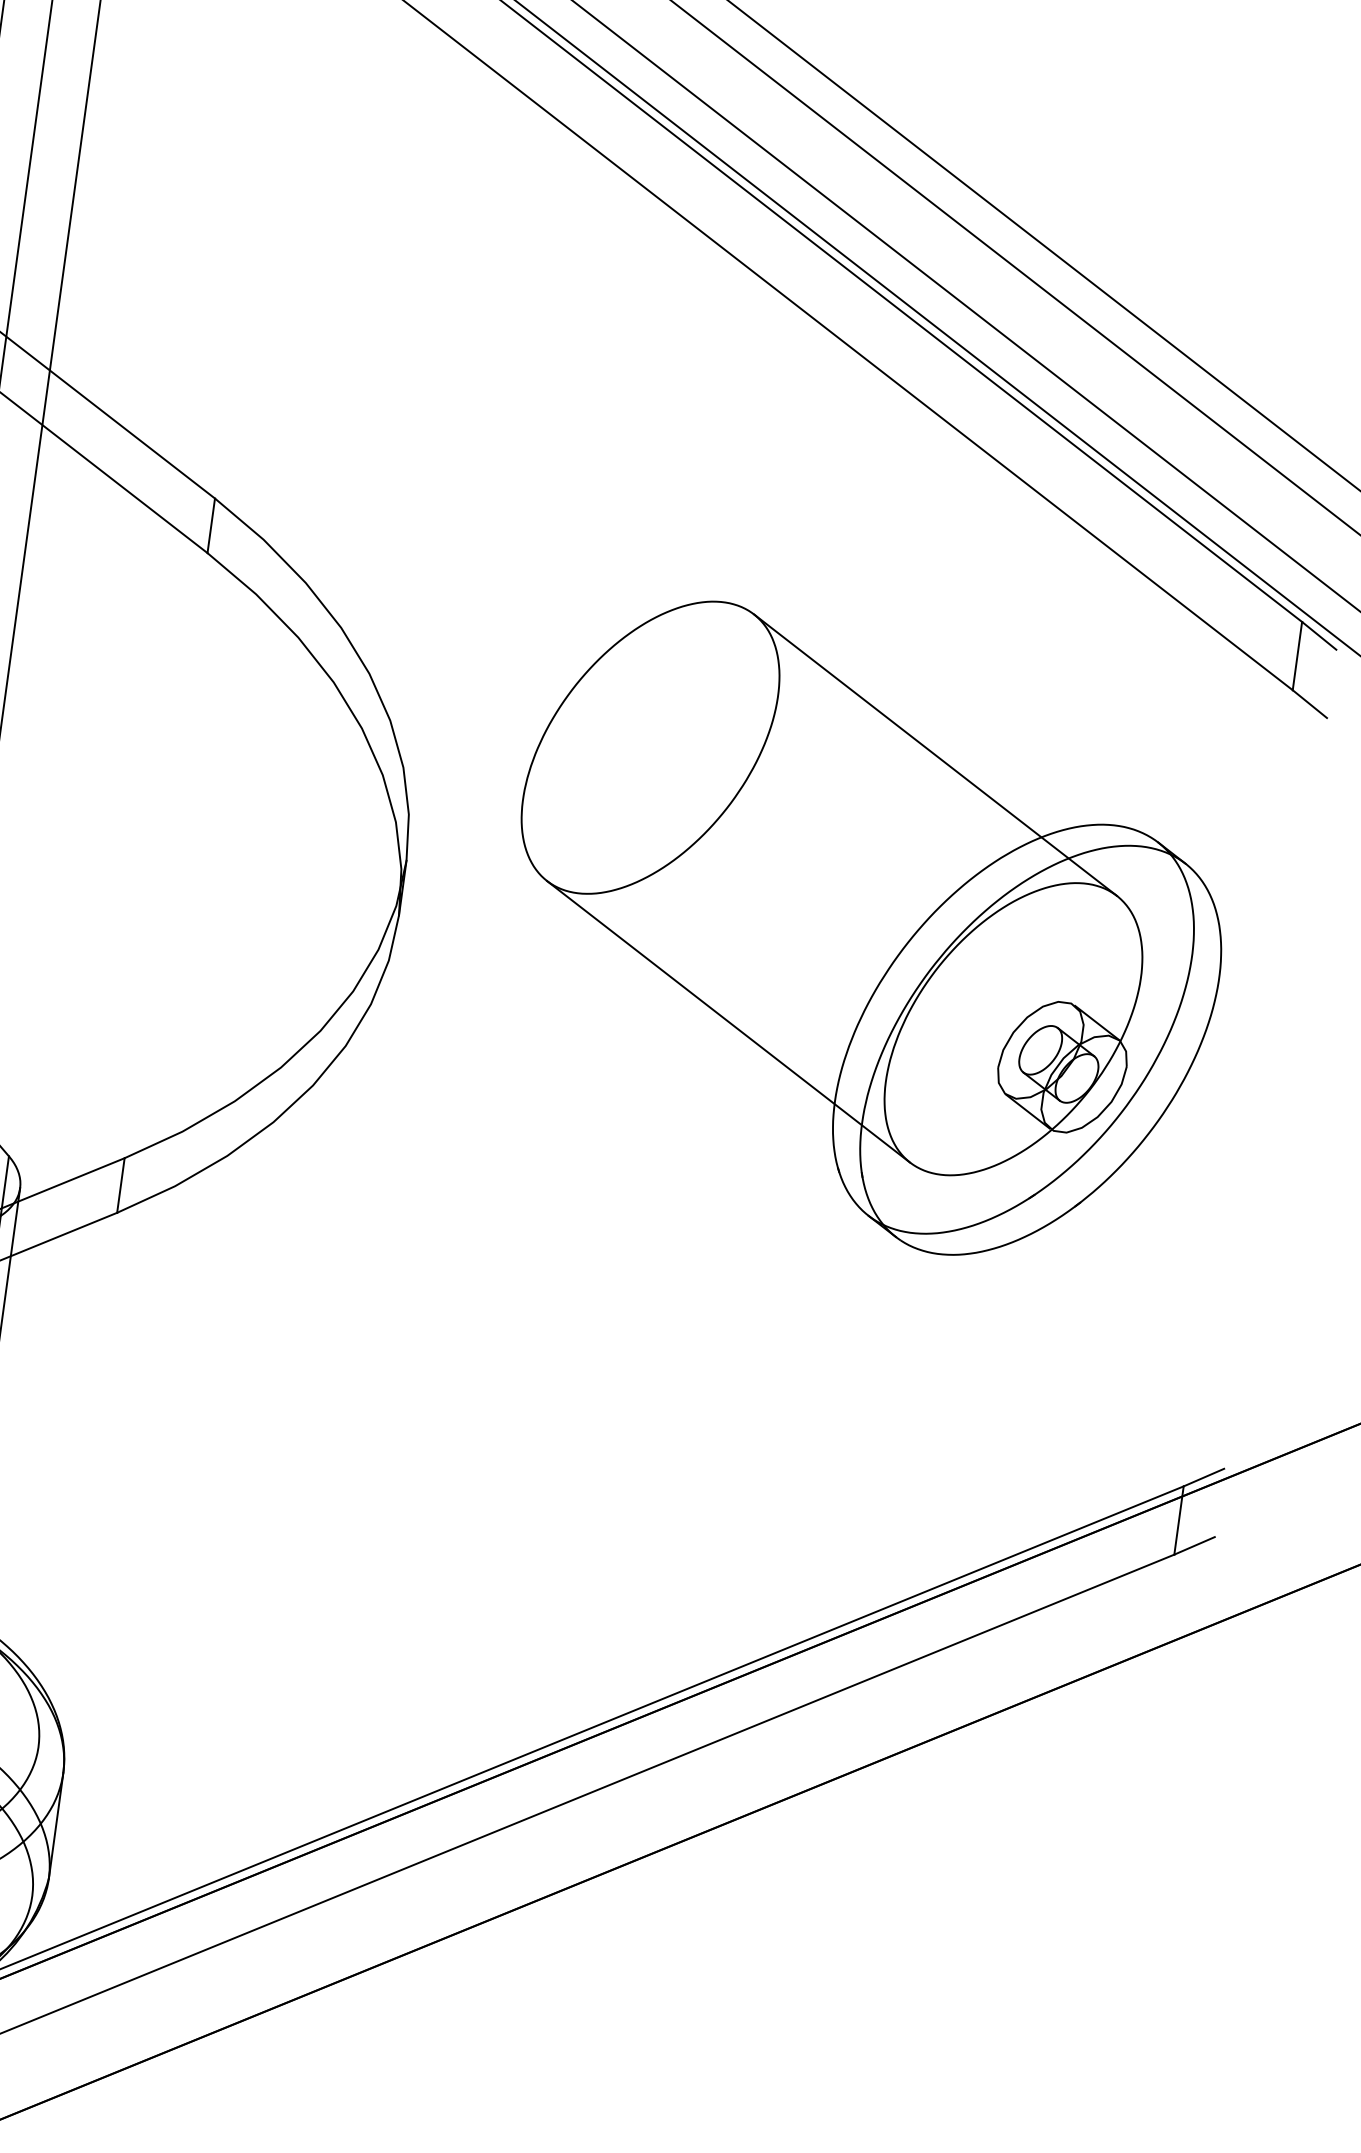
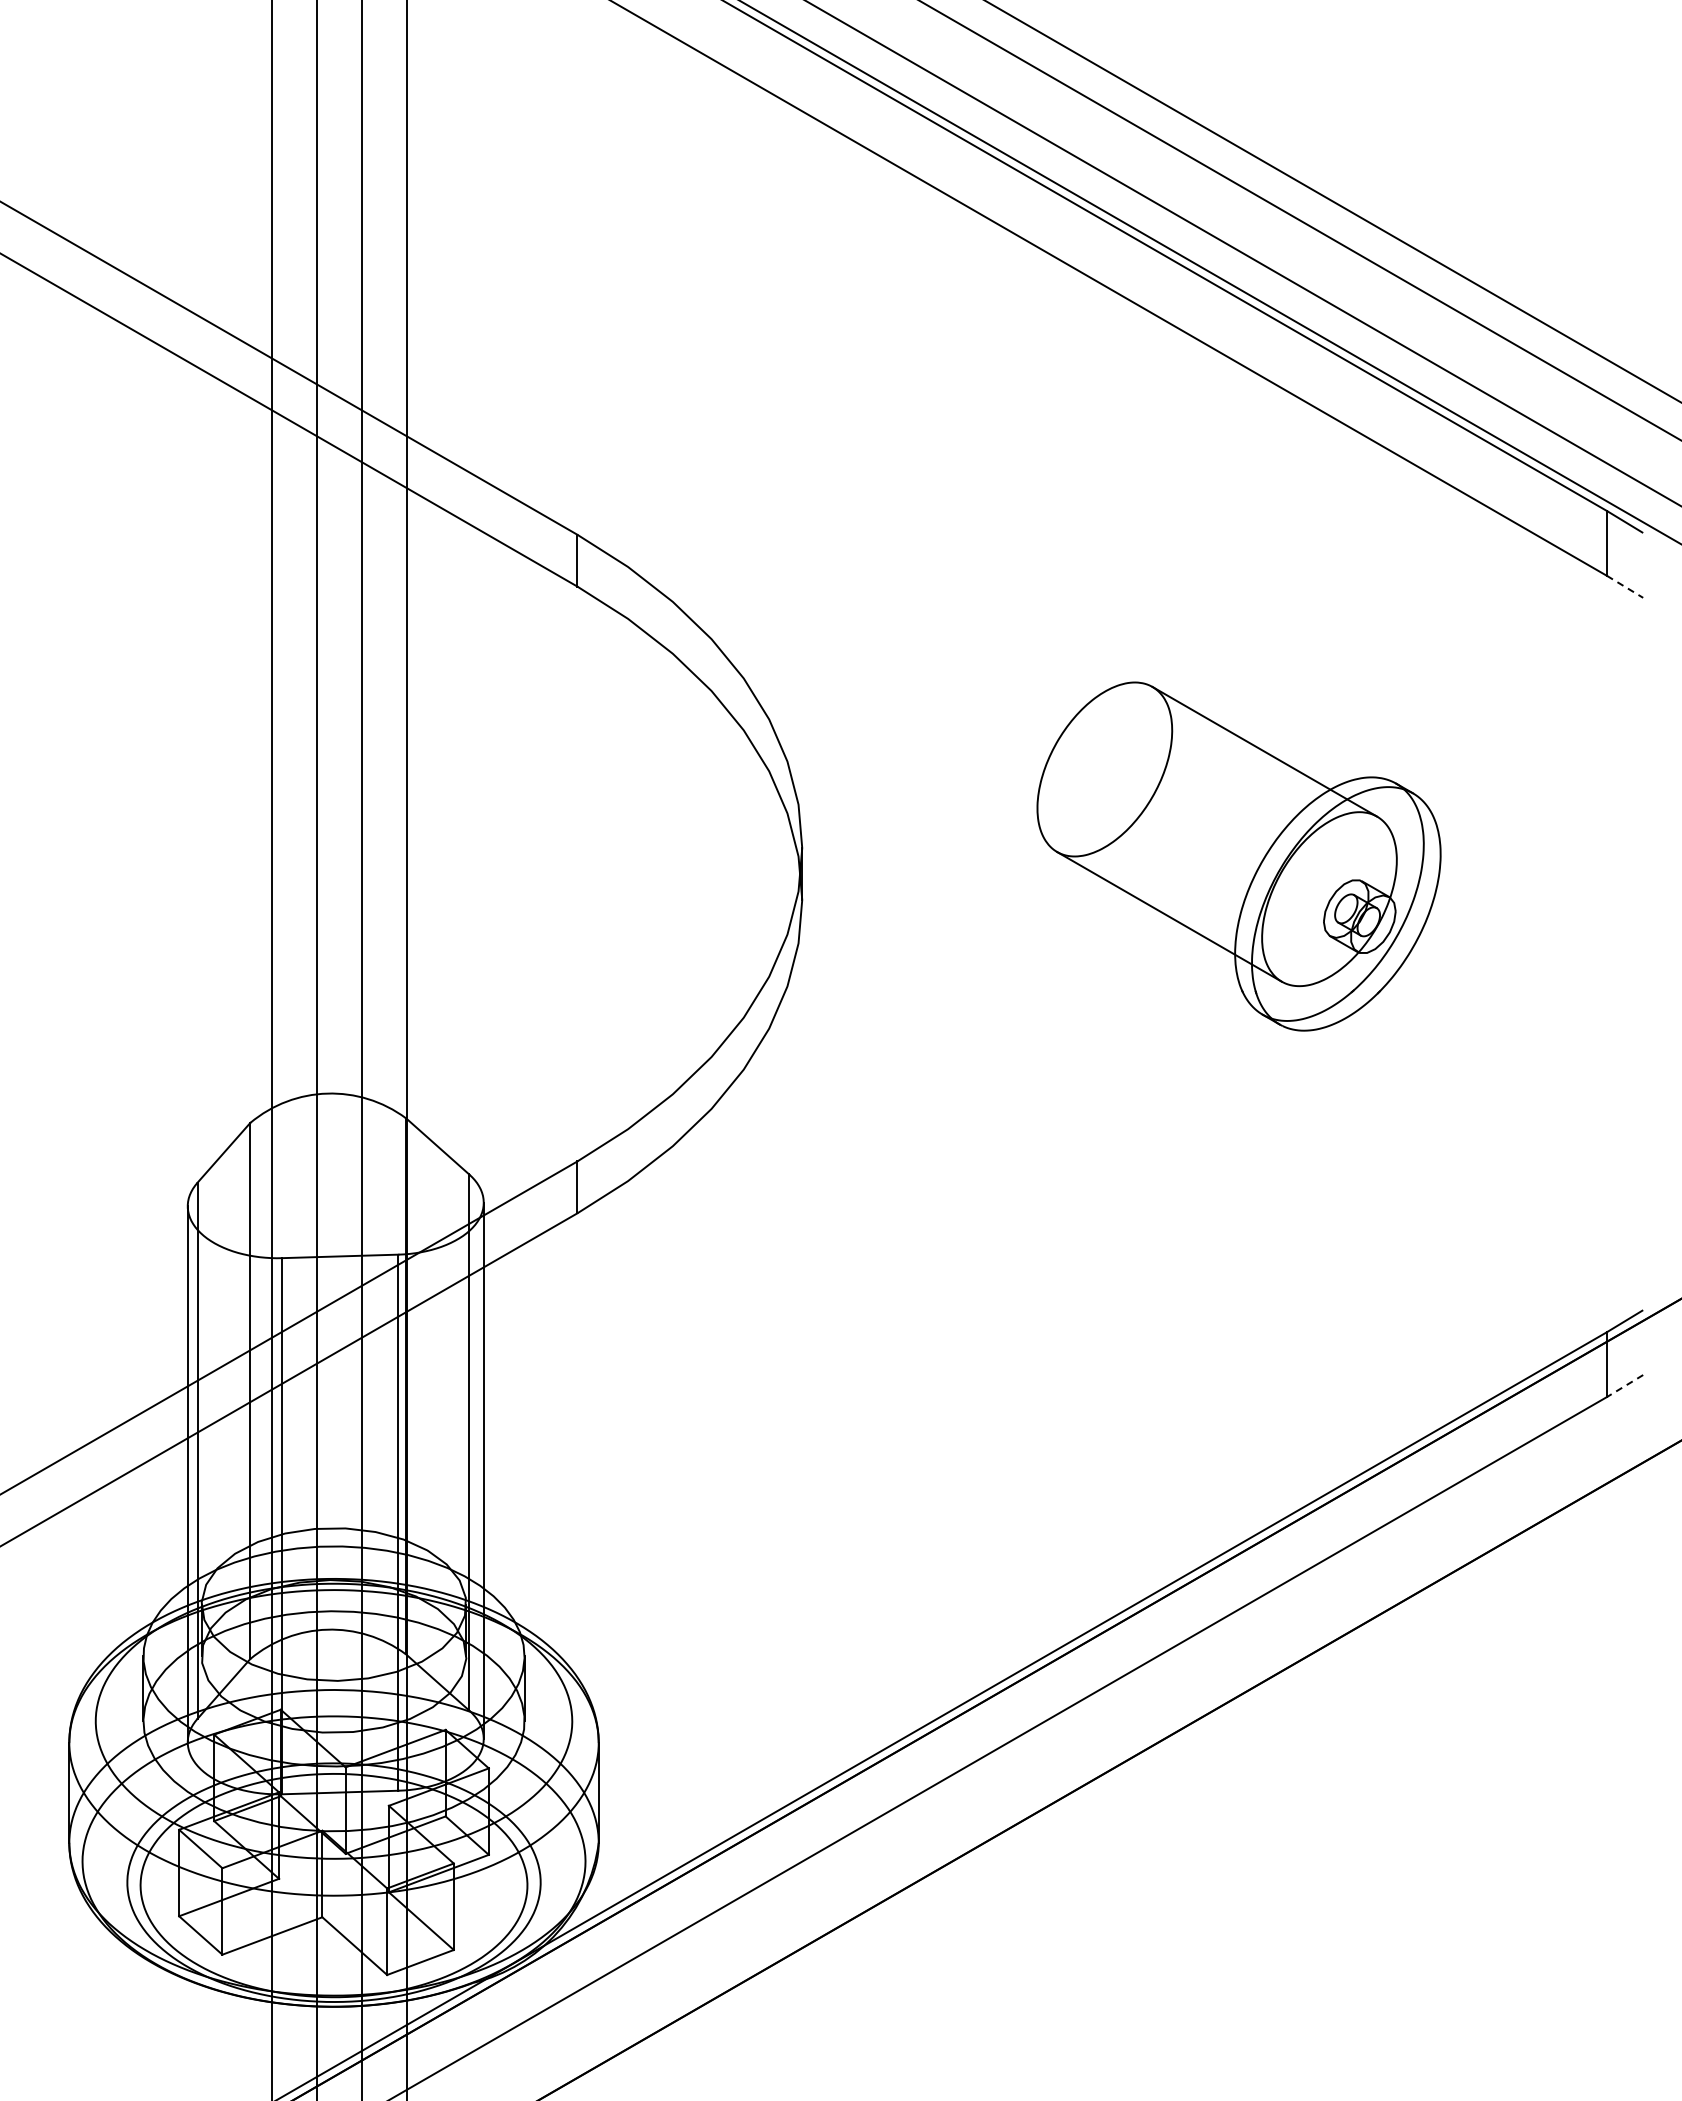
line: (1310, 705) -> (1625, 587), solid -> dashed
part: (864, 932) -> (1238, 856), size x0.6
line: (1194, 1546) -> (1624, 1386), solid -> dashed

